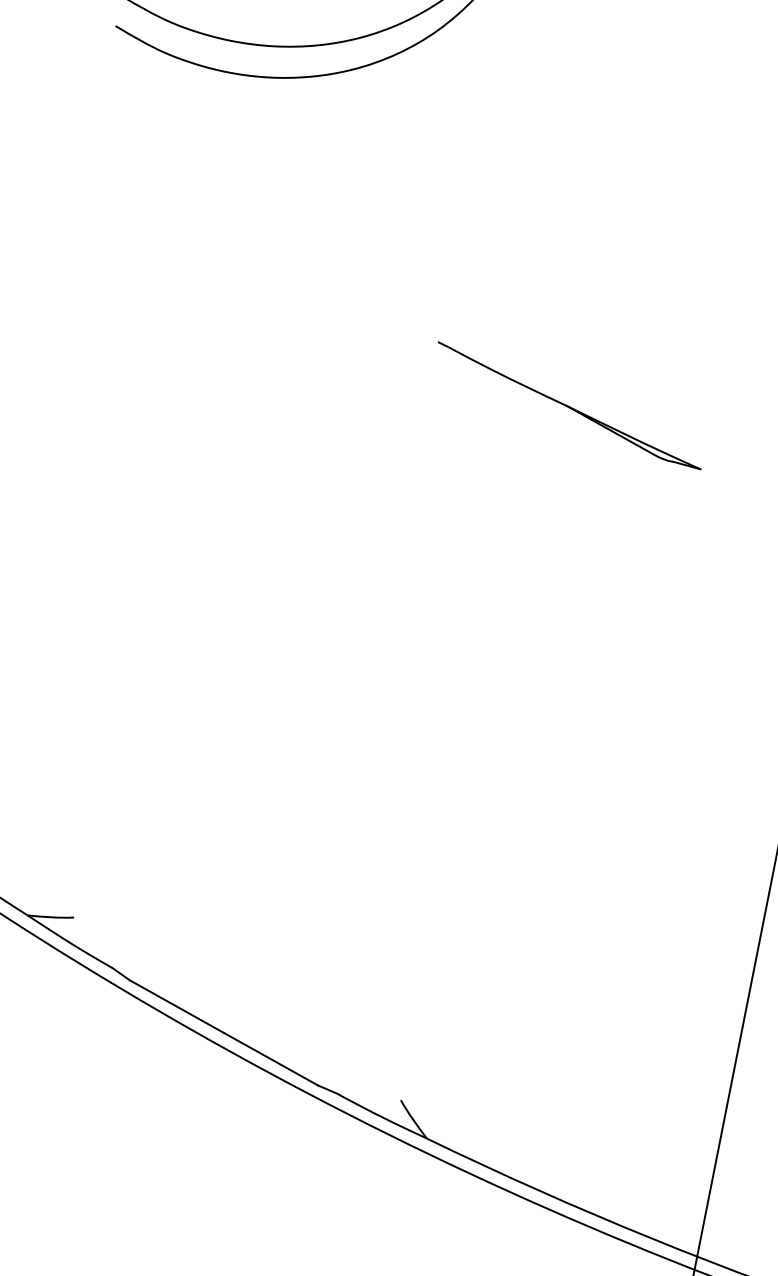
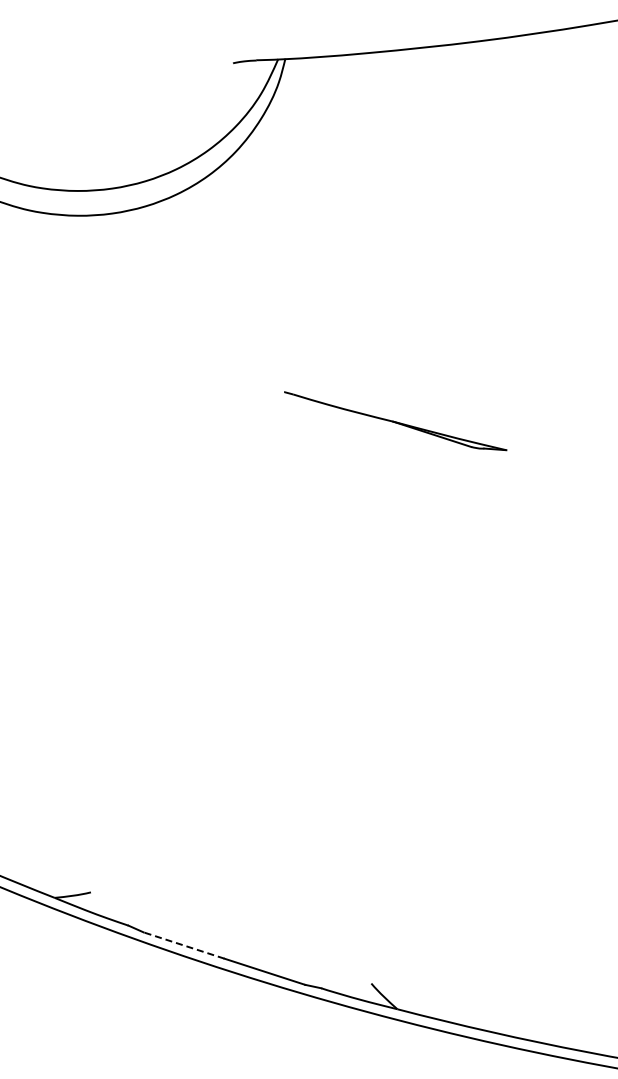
line: (177, 1006) -> (184, 945), solid -> dashed

